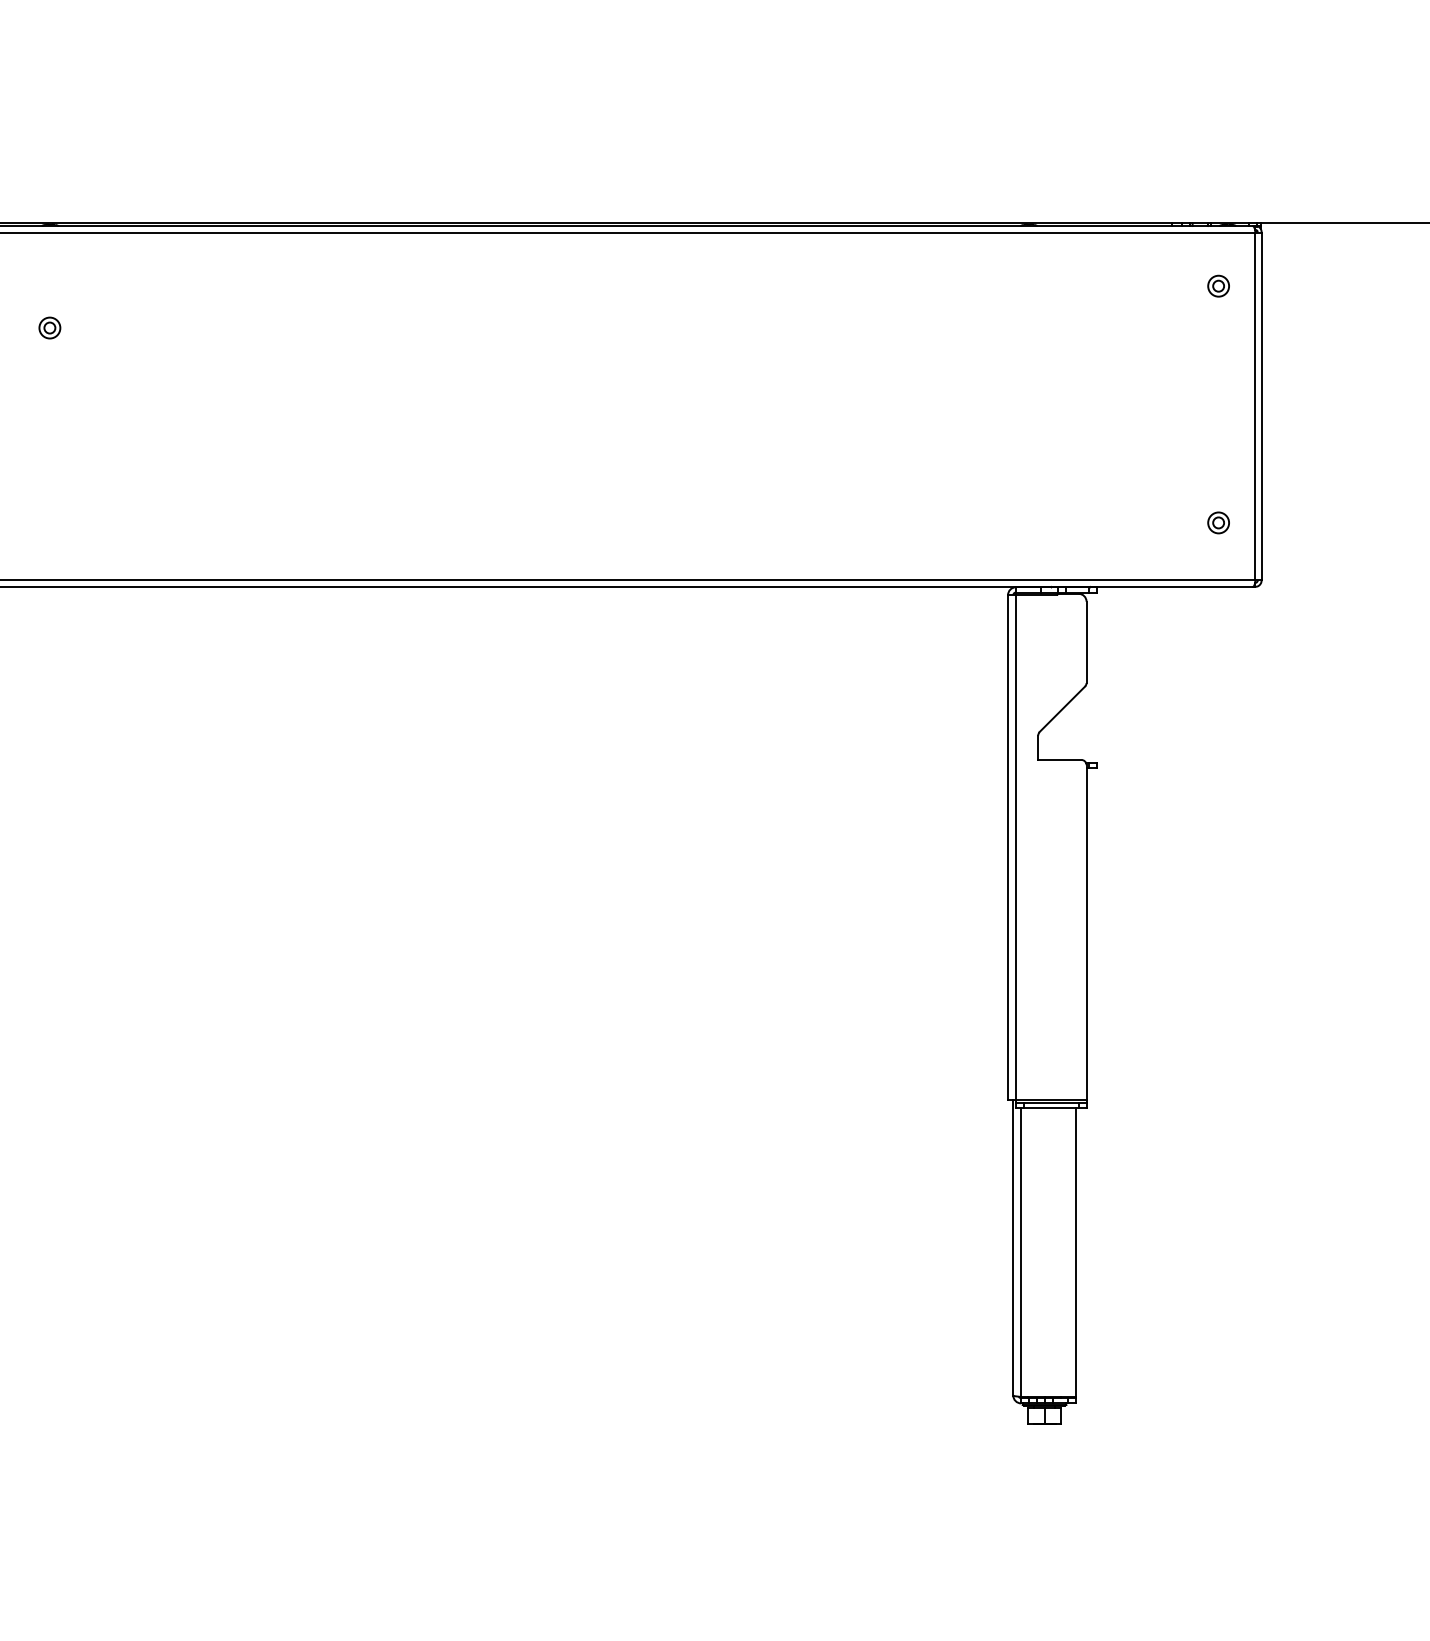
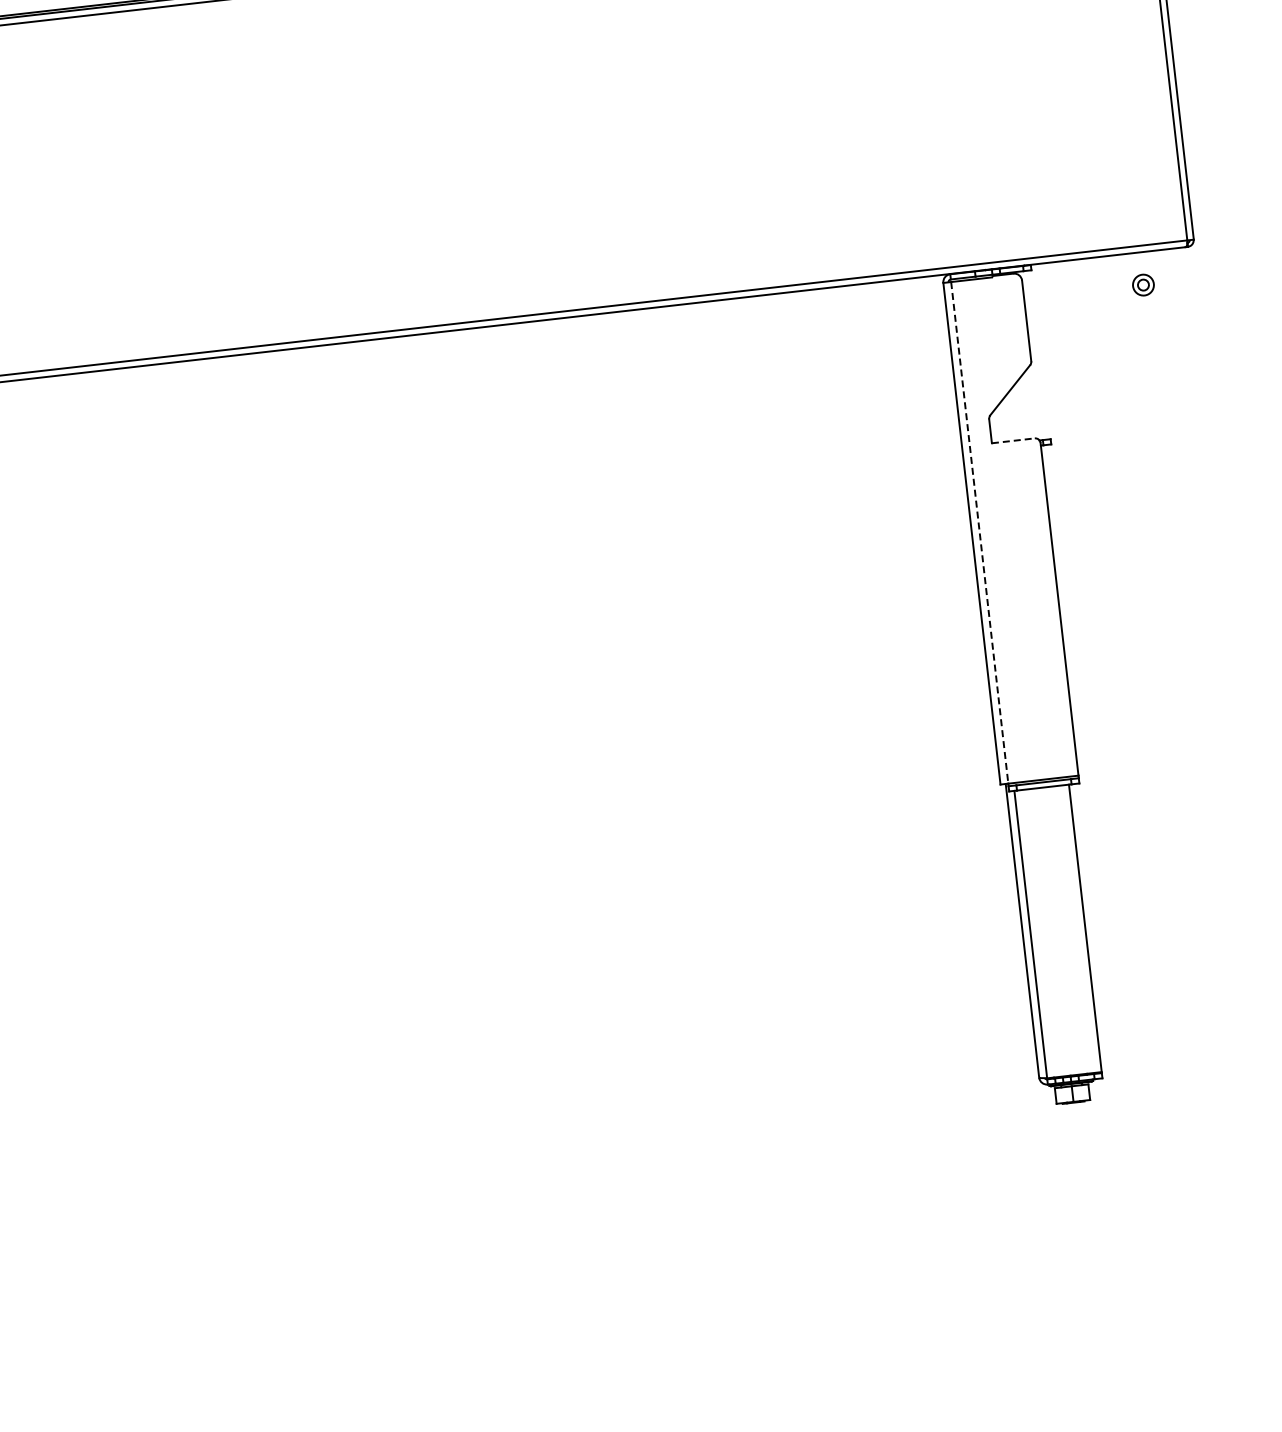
part: (1218, 522) -> (1143, 284), moved
line: (1059, 759) -> (1013, 440), solid -> dashed
line: (1015, 848) -> (979, 533), solid -> dashed

